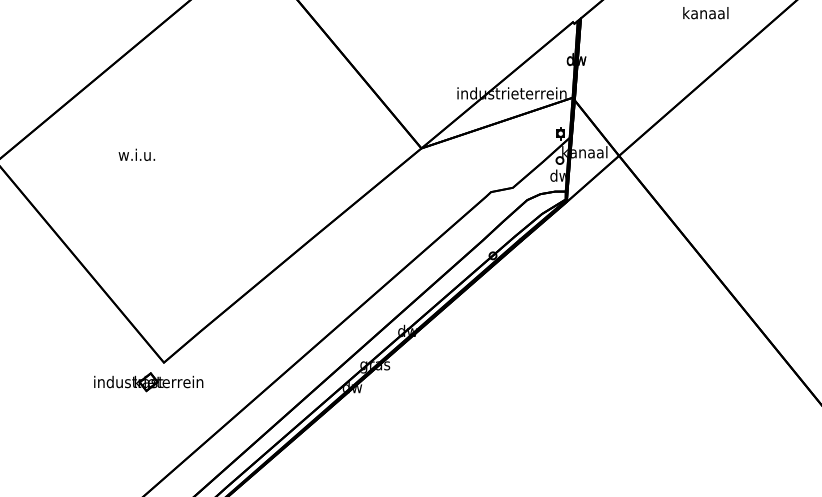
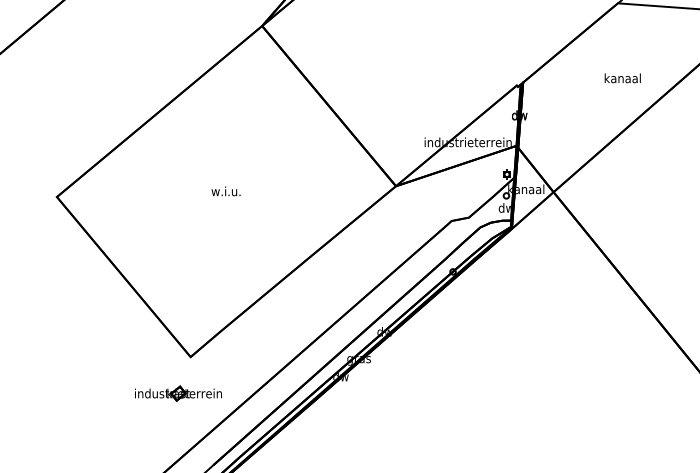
text: (136, 155) -> (225, 191), moved
part: (148, 382) -> (178, 393), moved

